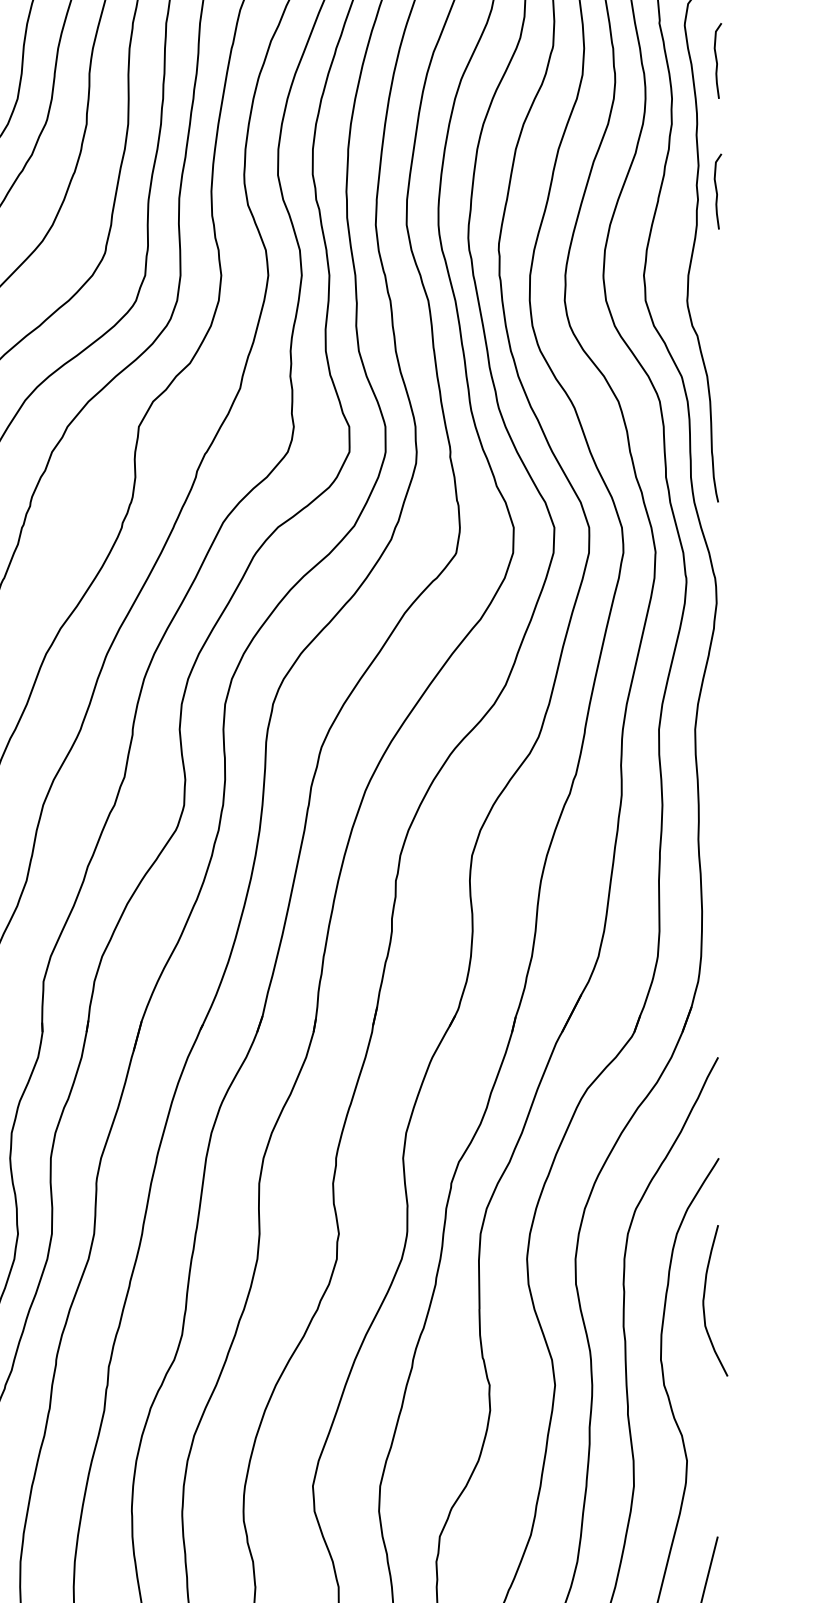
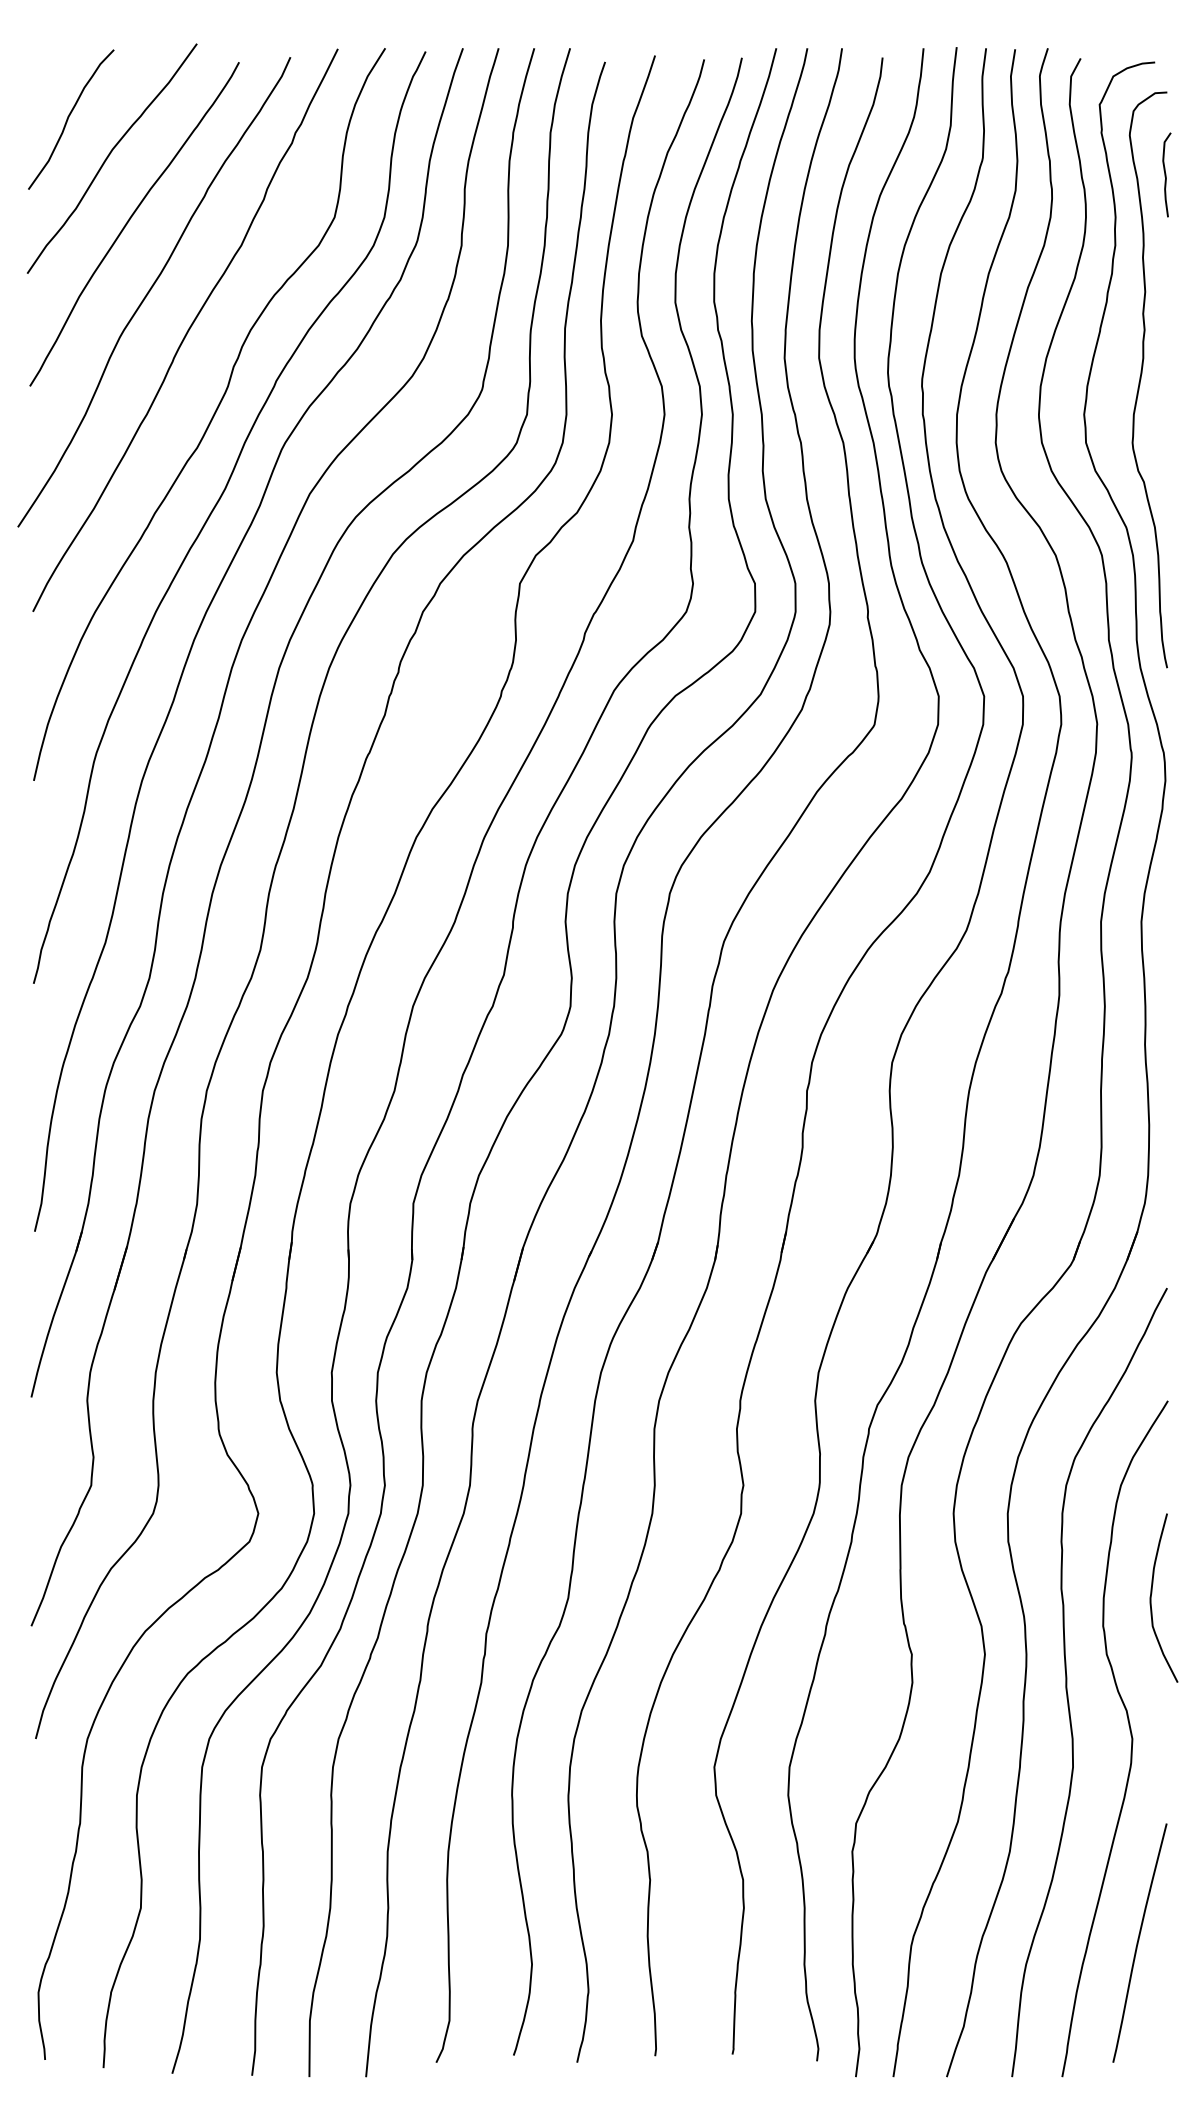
curve: (717, 191) -> (1166, 320), removed
curve: (705, 1296) -> (1152, 1593), moved

